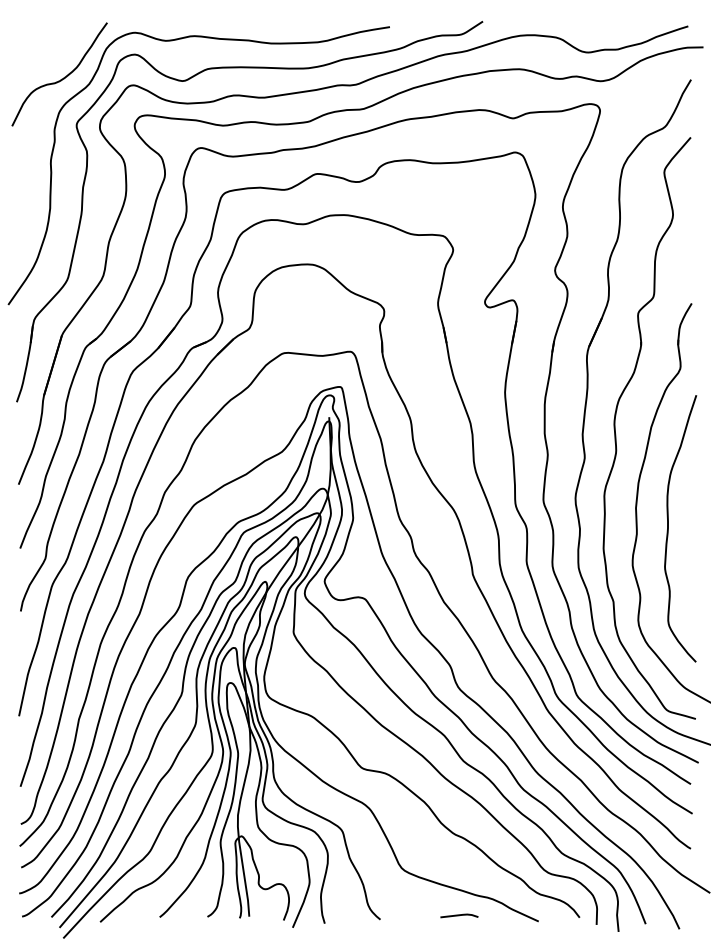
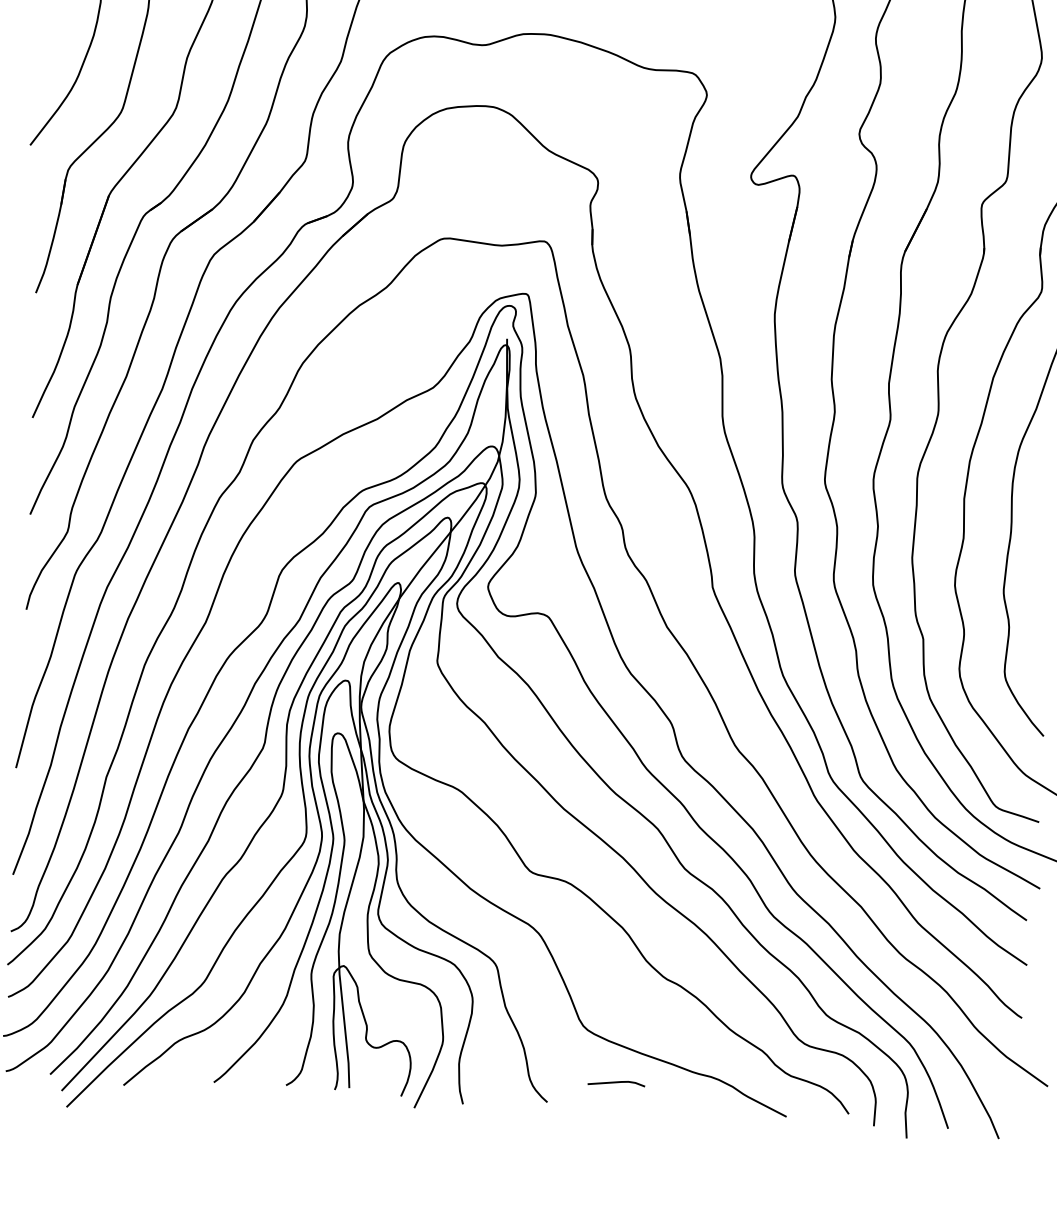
line: (459, 915) -> (616, 1082), moved

